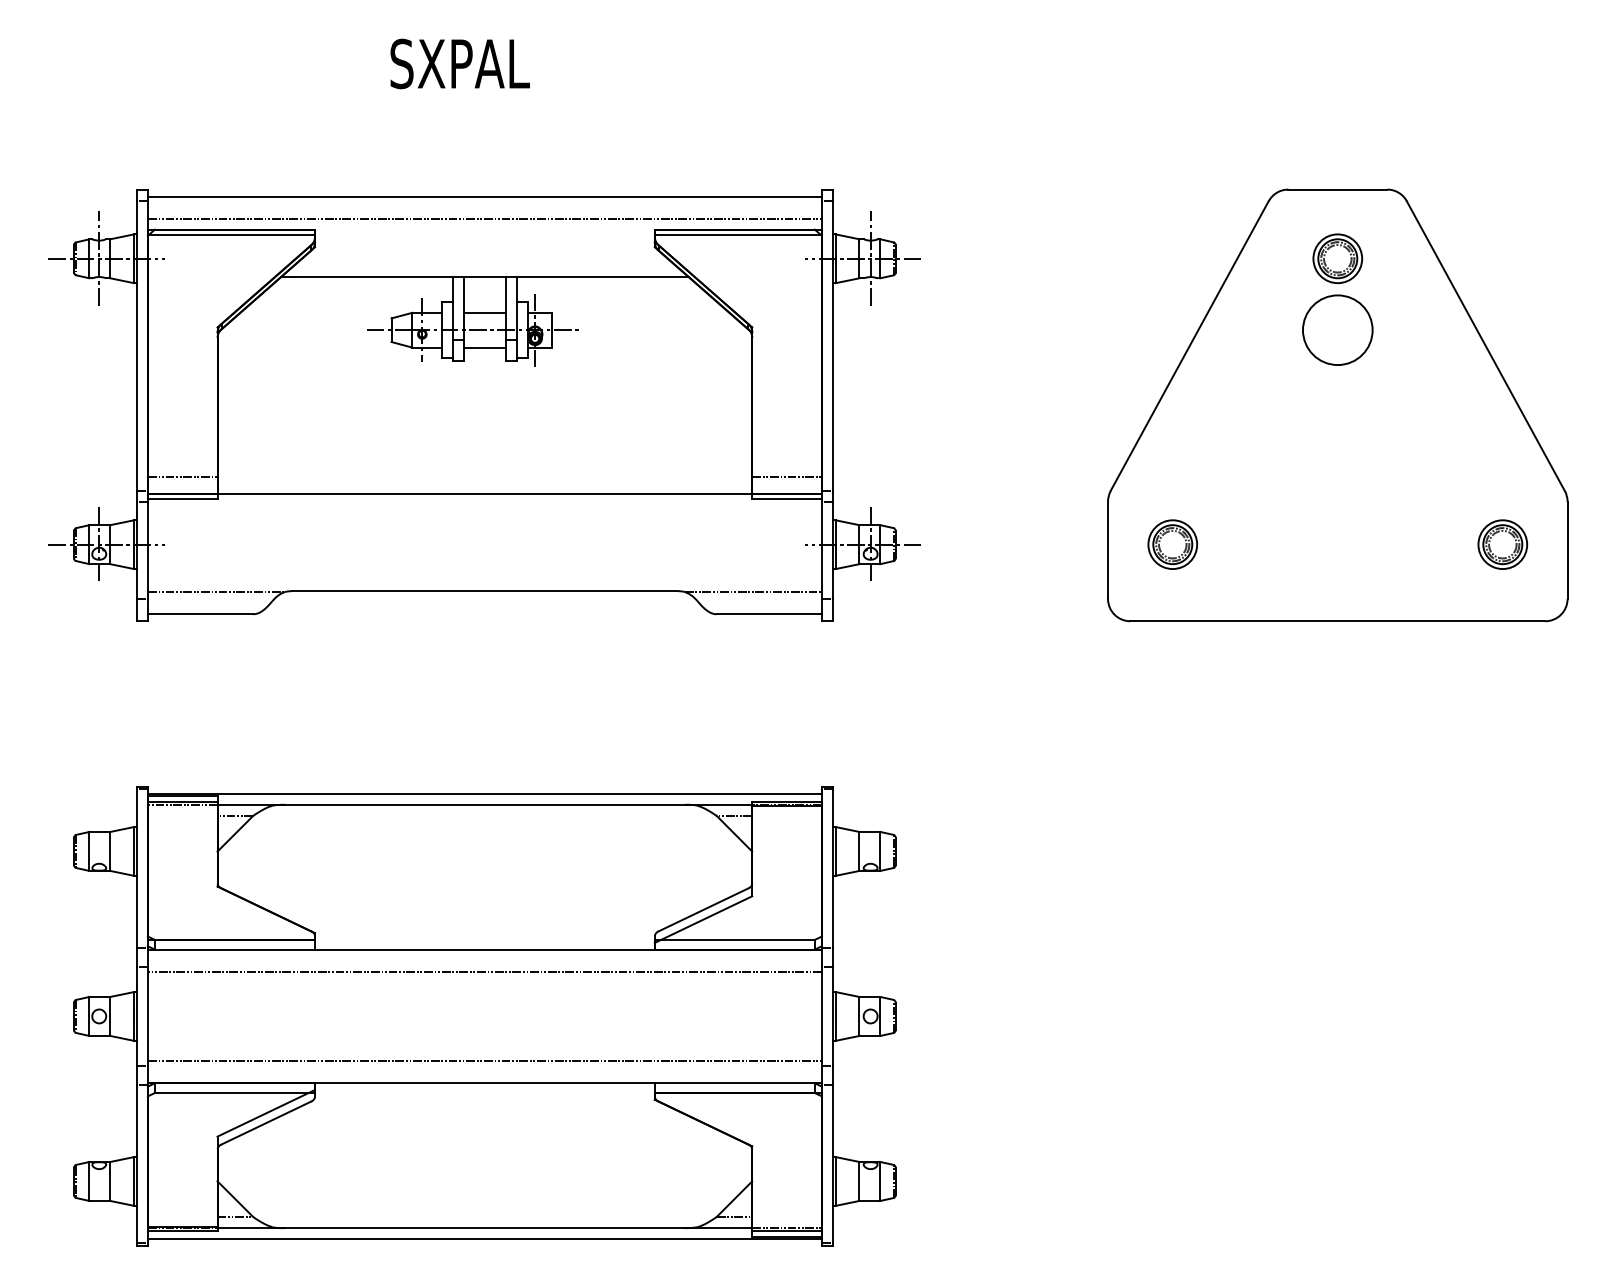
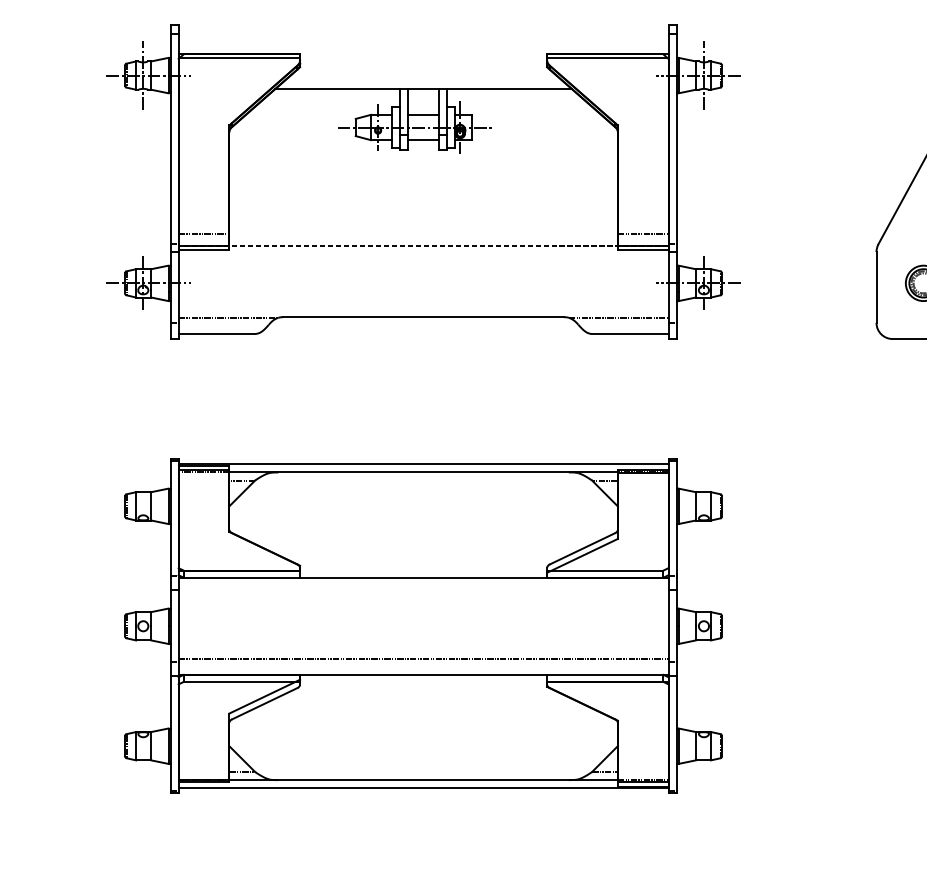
line: (484, 196) -> (423, 30), removed
line: (484, 218) -> (423, 46), removed
line: (484, 493) -> (423, 246), solid -> dashed
line: (484, 971) -> (423, 593), removed

